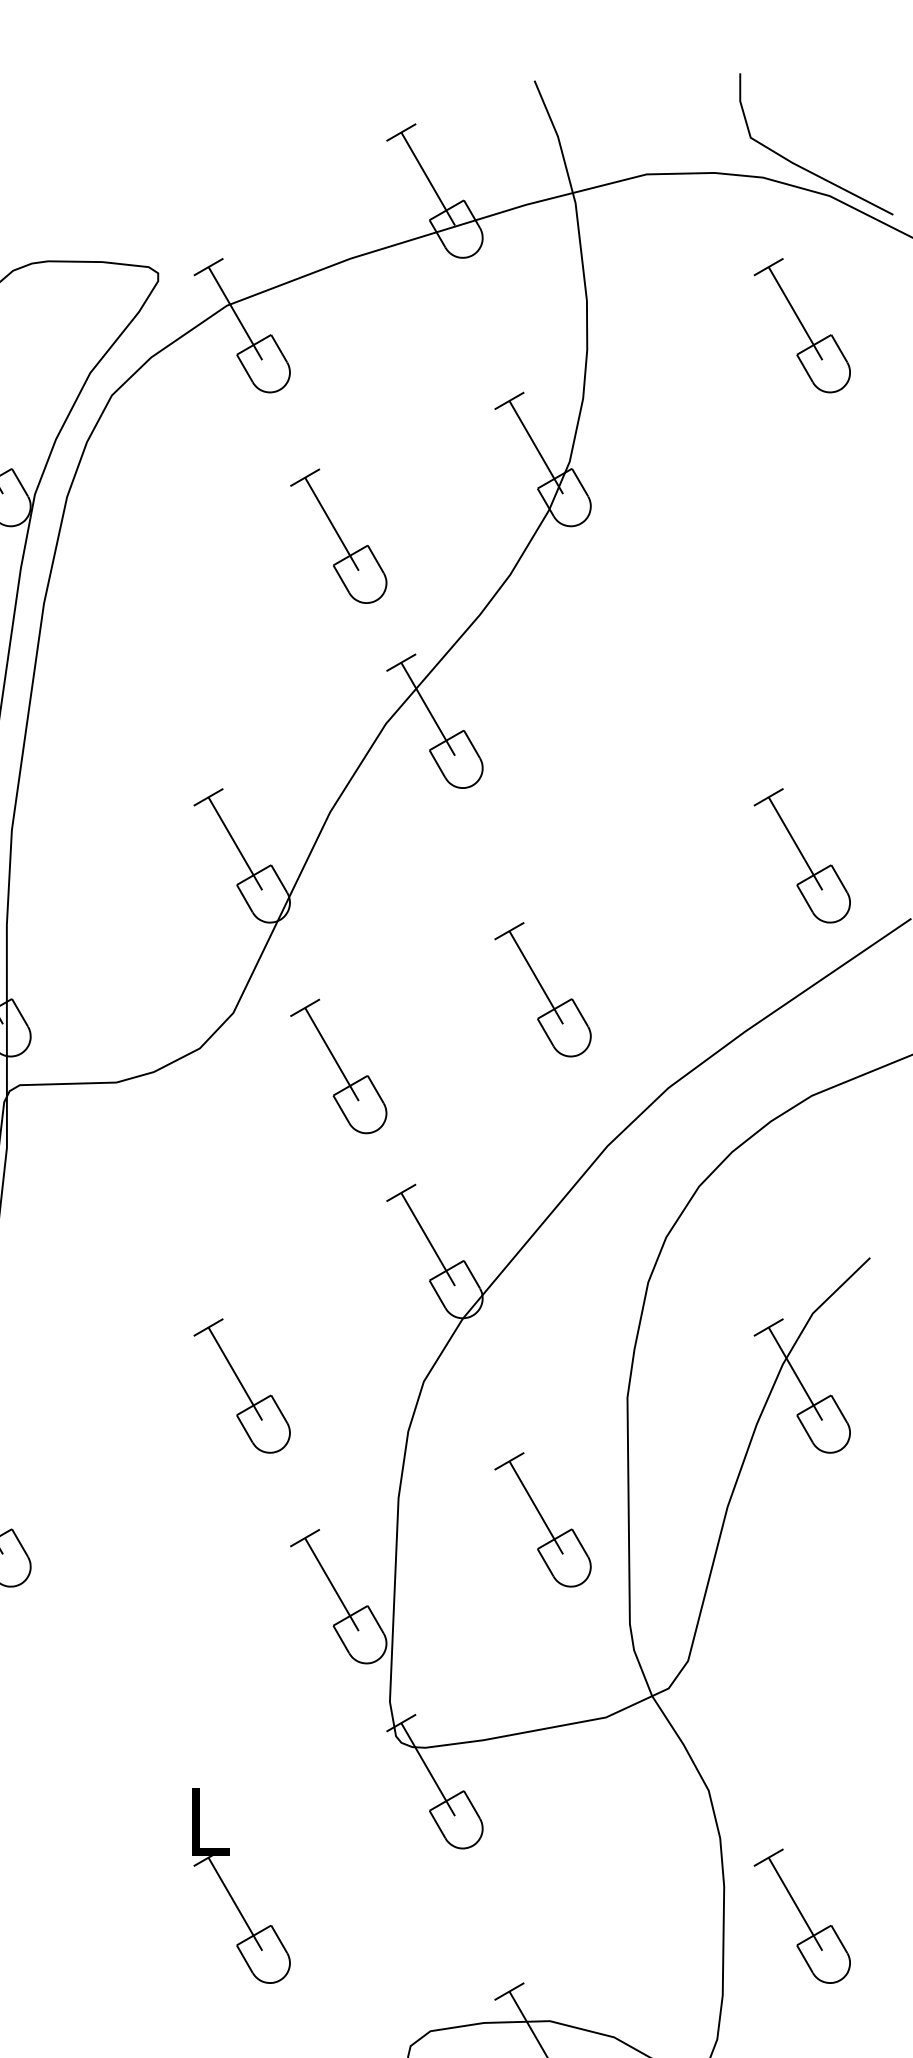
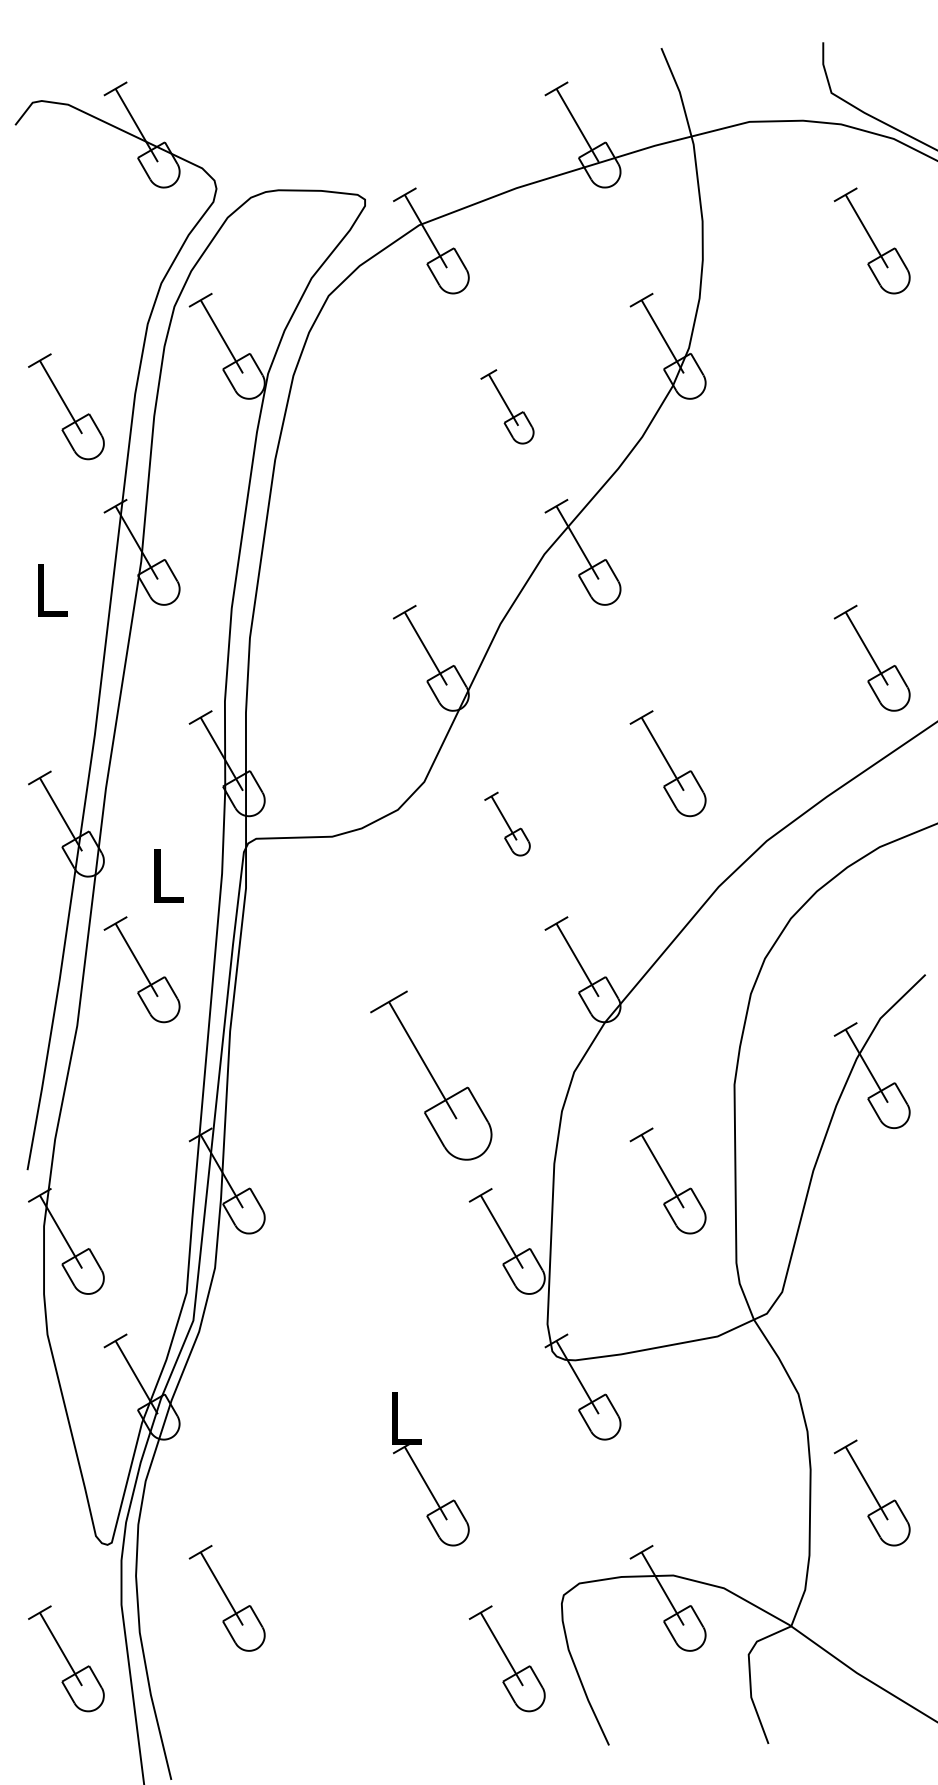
part: (339, 536) -> (507, 406), size x0.7
part: (339, 1065) -> (507, 823), size x0.6
part: (241, 1385) -> (430, 1075), size x1.6

